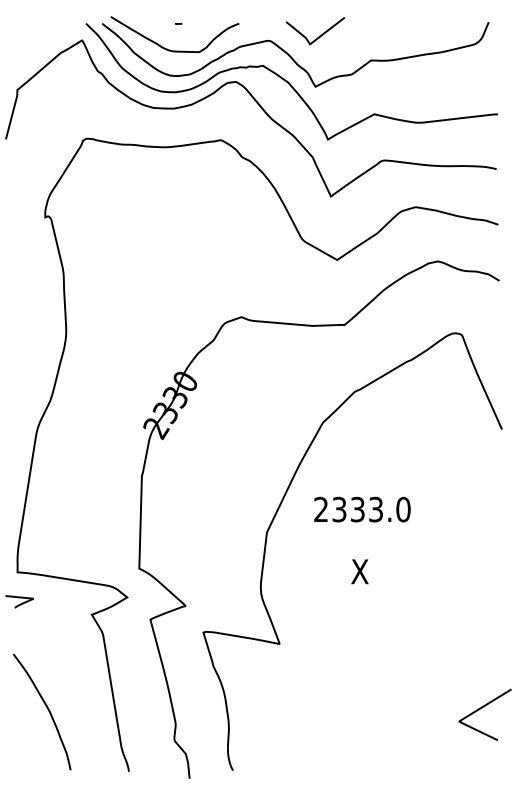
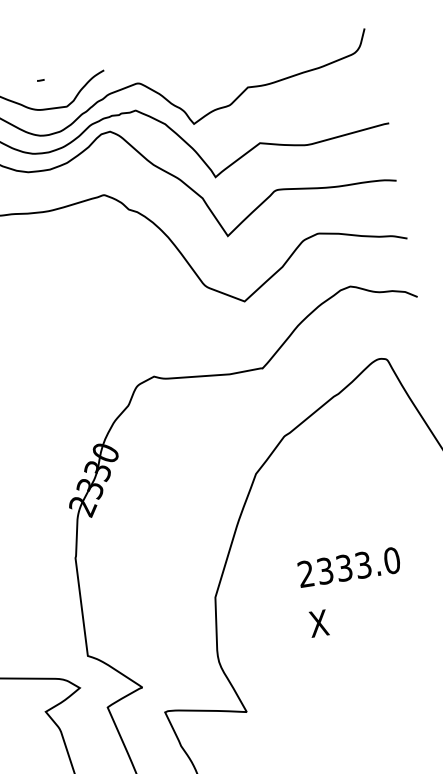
curve: (319, 35) -> (189, 69), removed
text: (362, 509) -> (349, 567), moved

